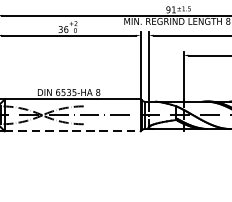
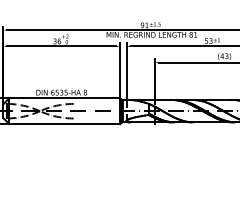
line: (73, 131) -> (65, 124), dashed -> solid

